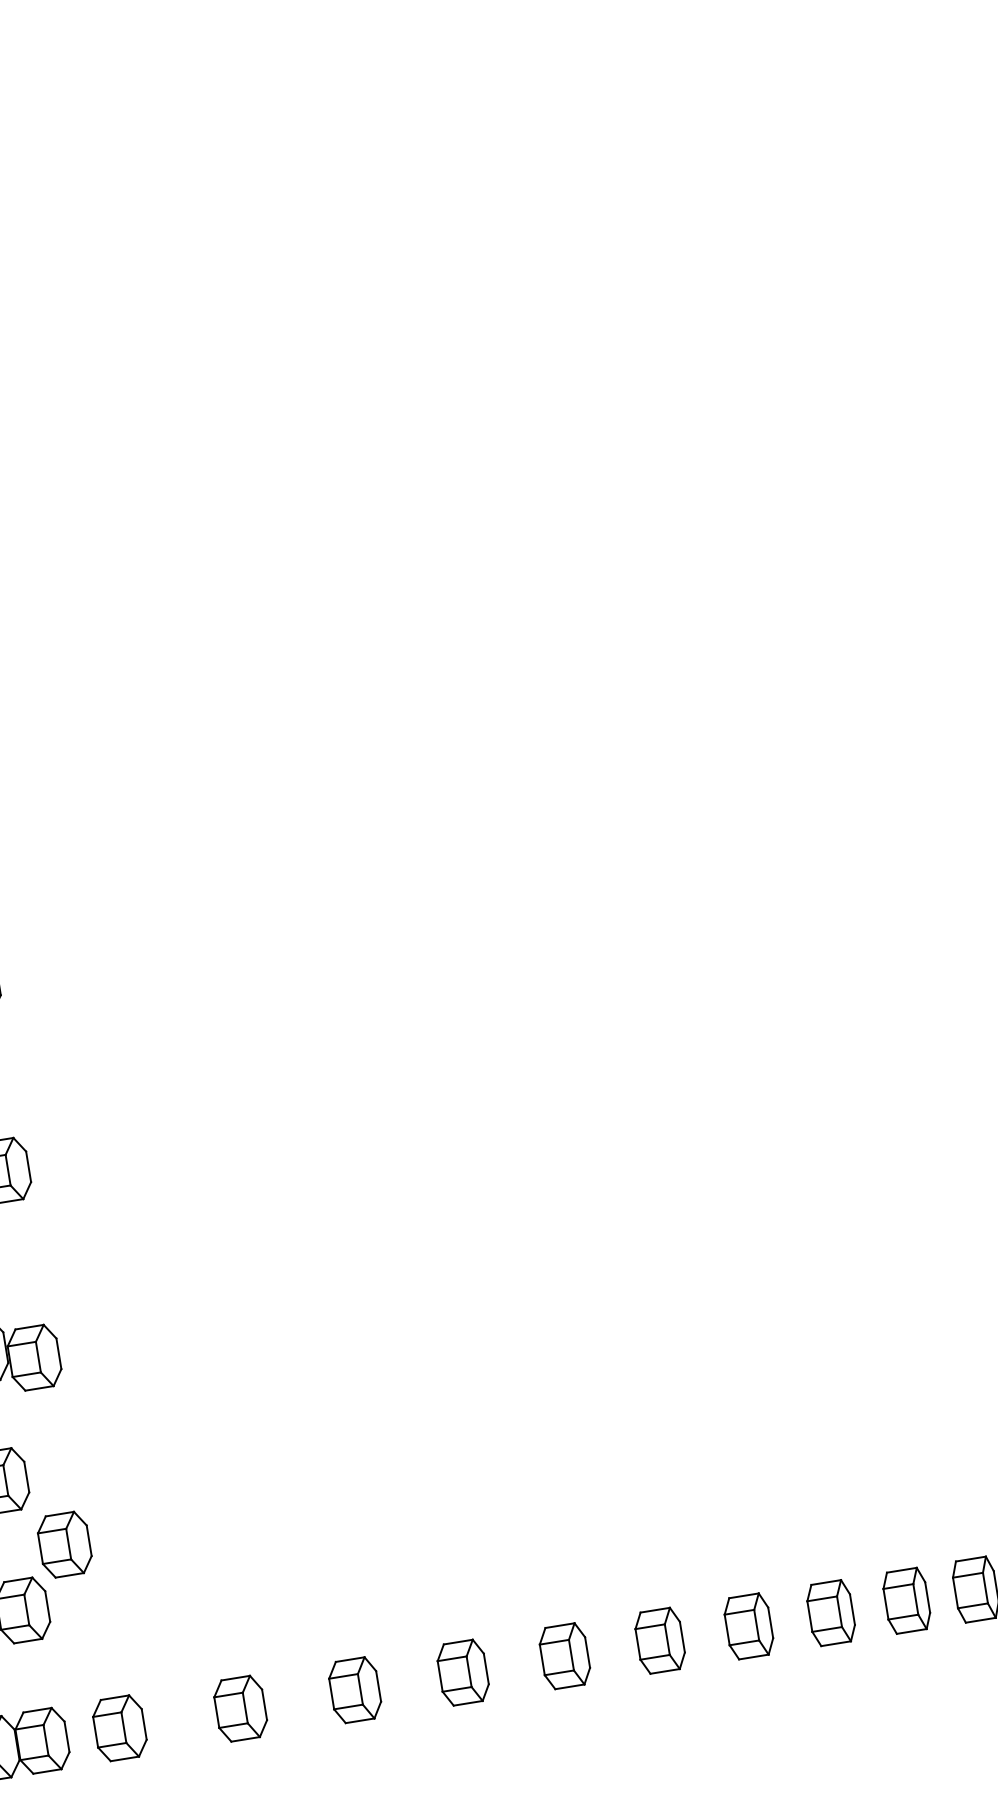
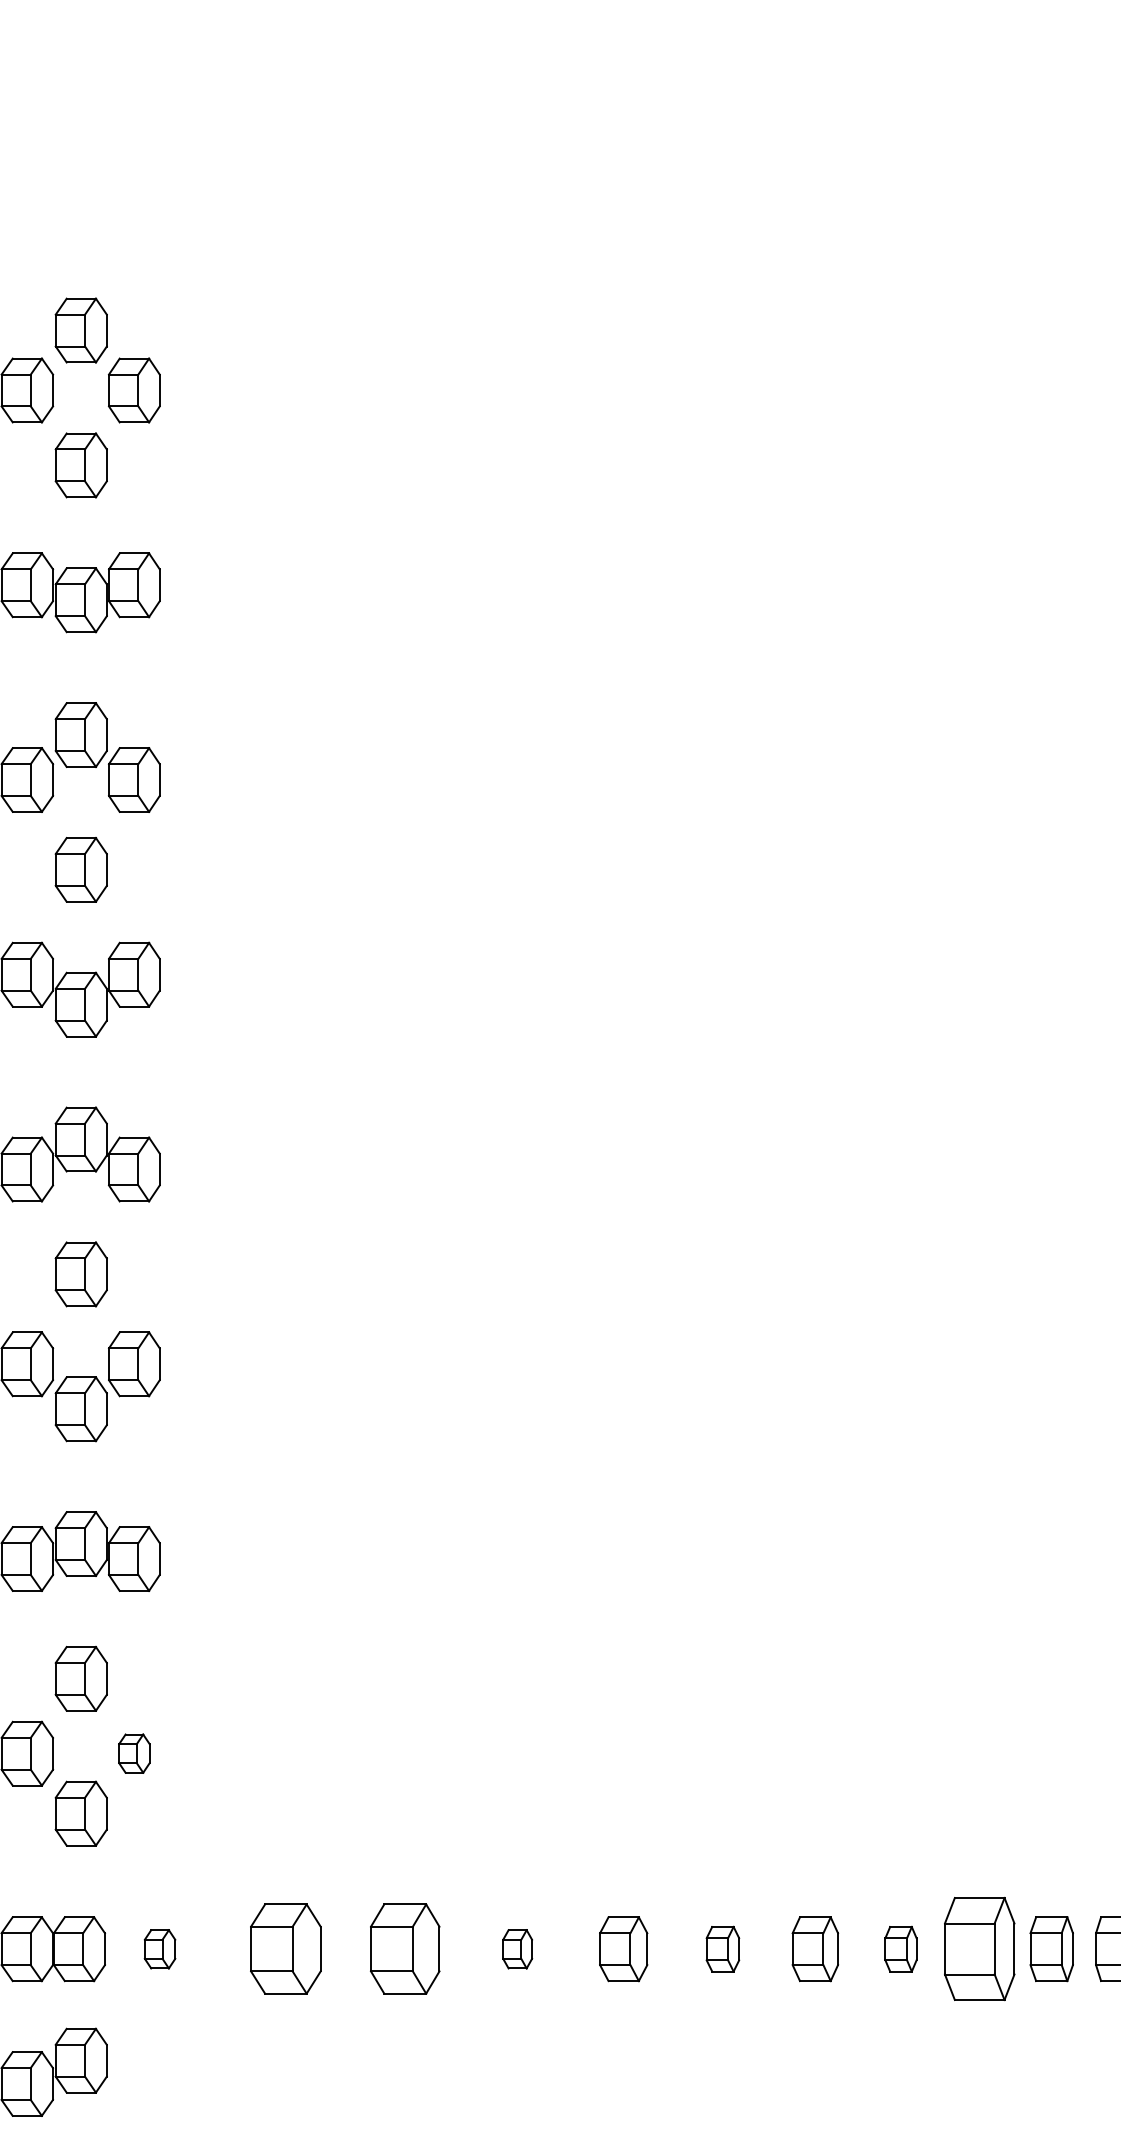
part: (64, 1544) -> (134, 1753), size x0.6
part: (906, 1601) -> (979, 1949), size x1.6
part: (830, 1613) -> (900, 1949), size x0.7
part: (659, 1641) -> (722, 1949), size x0.7
part: (463, 1673) -> (517, 1949), size x0.6
part: (354, 1690) -> (404, 1949), size x1.4
part: (240, 1709) -> (285, 1949), size x1.4
part: (119, 1728) -> (159, 1949), size x0.6

